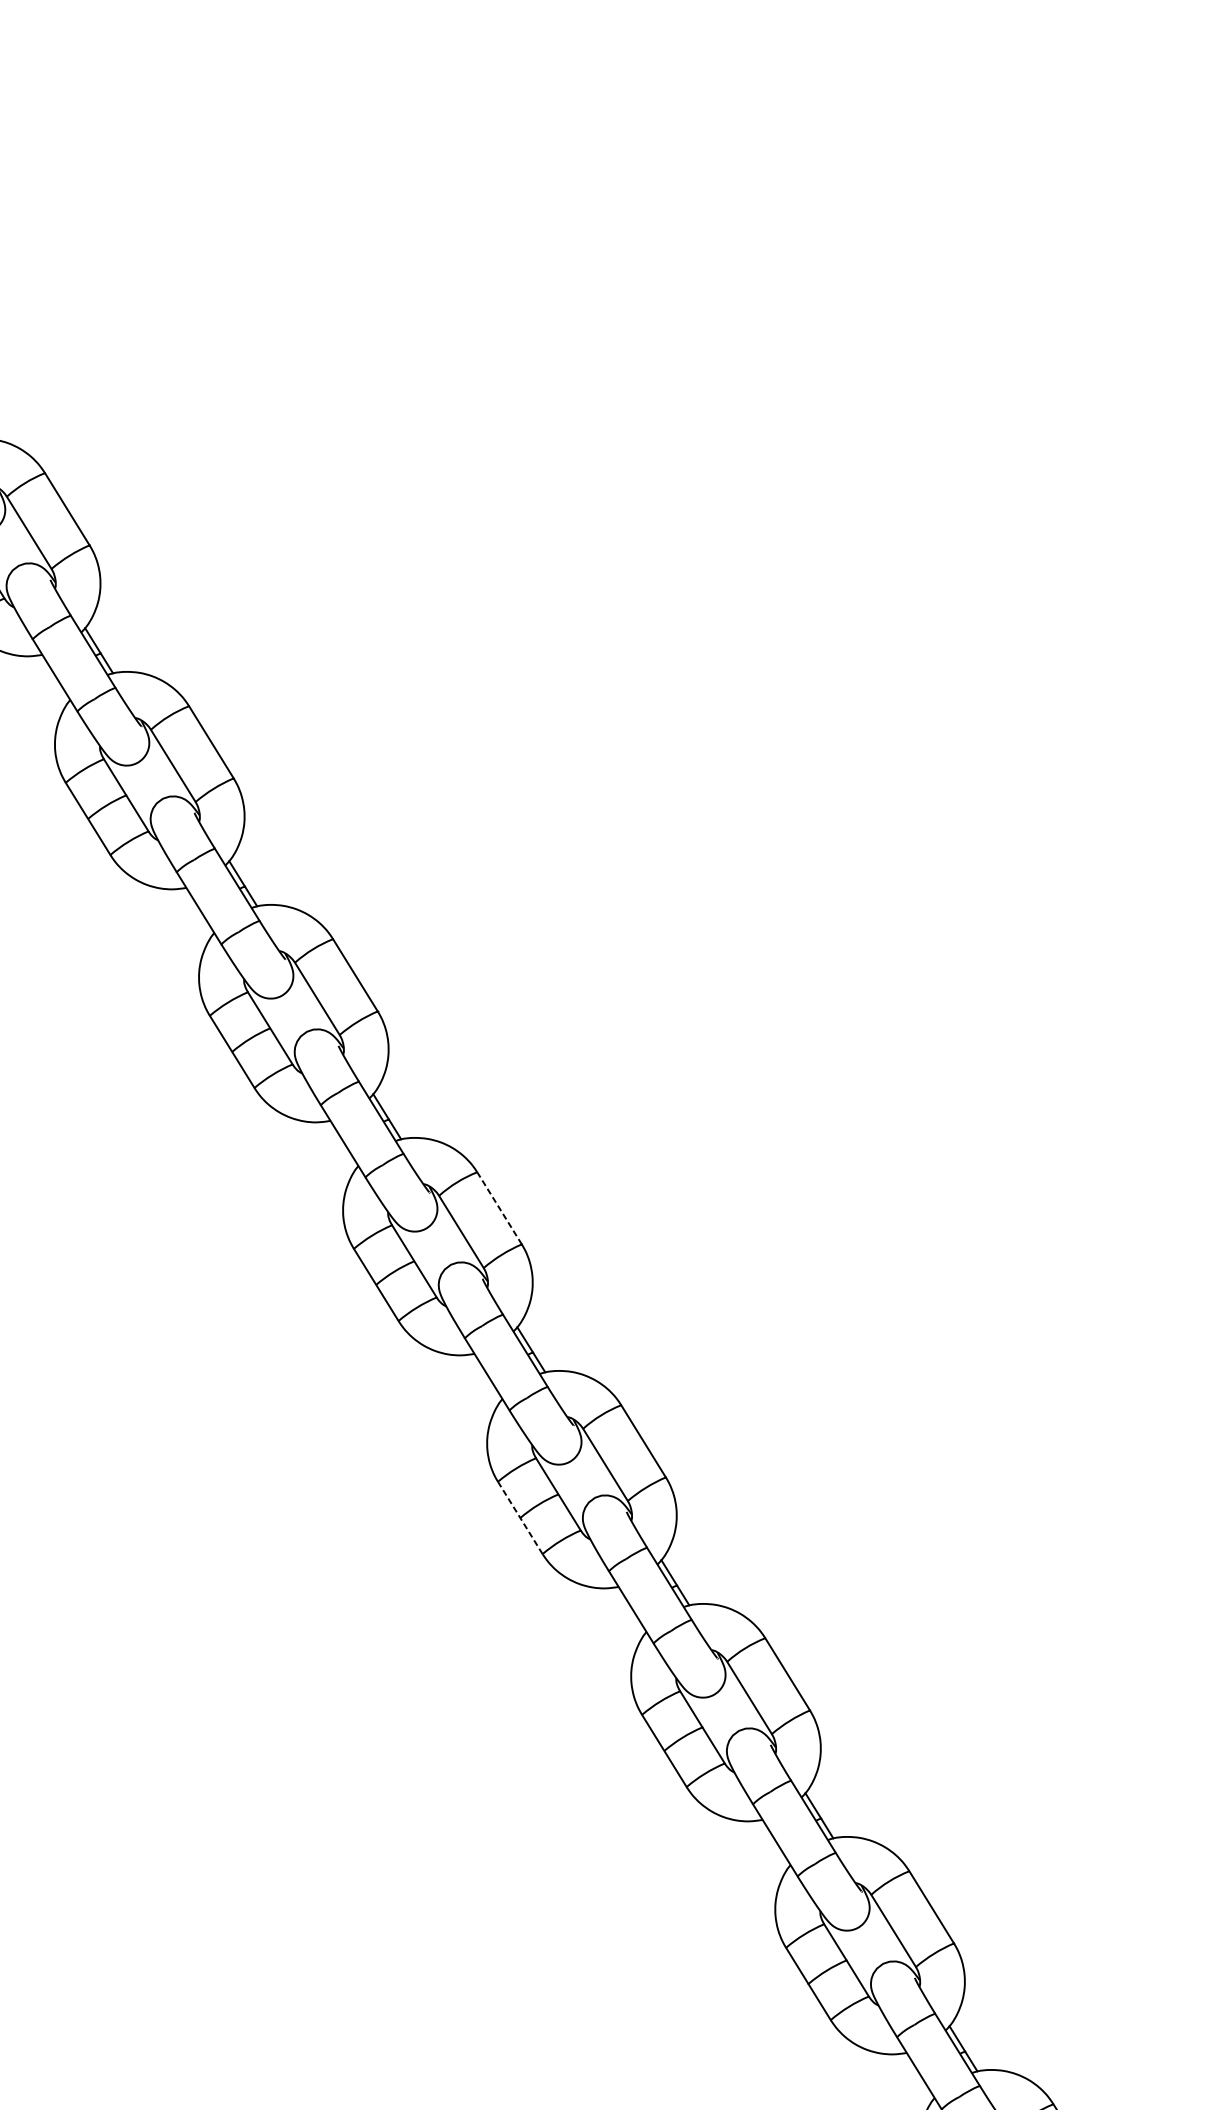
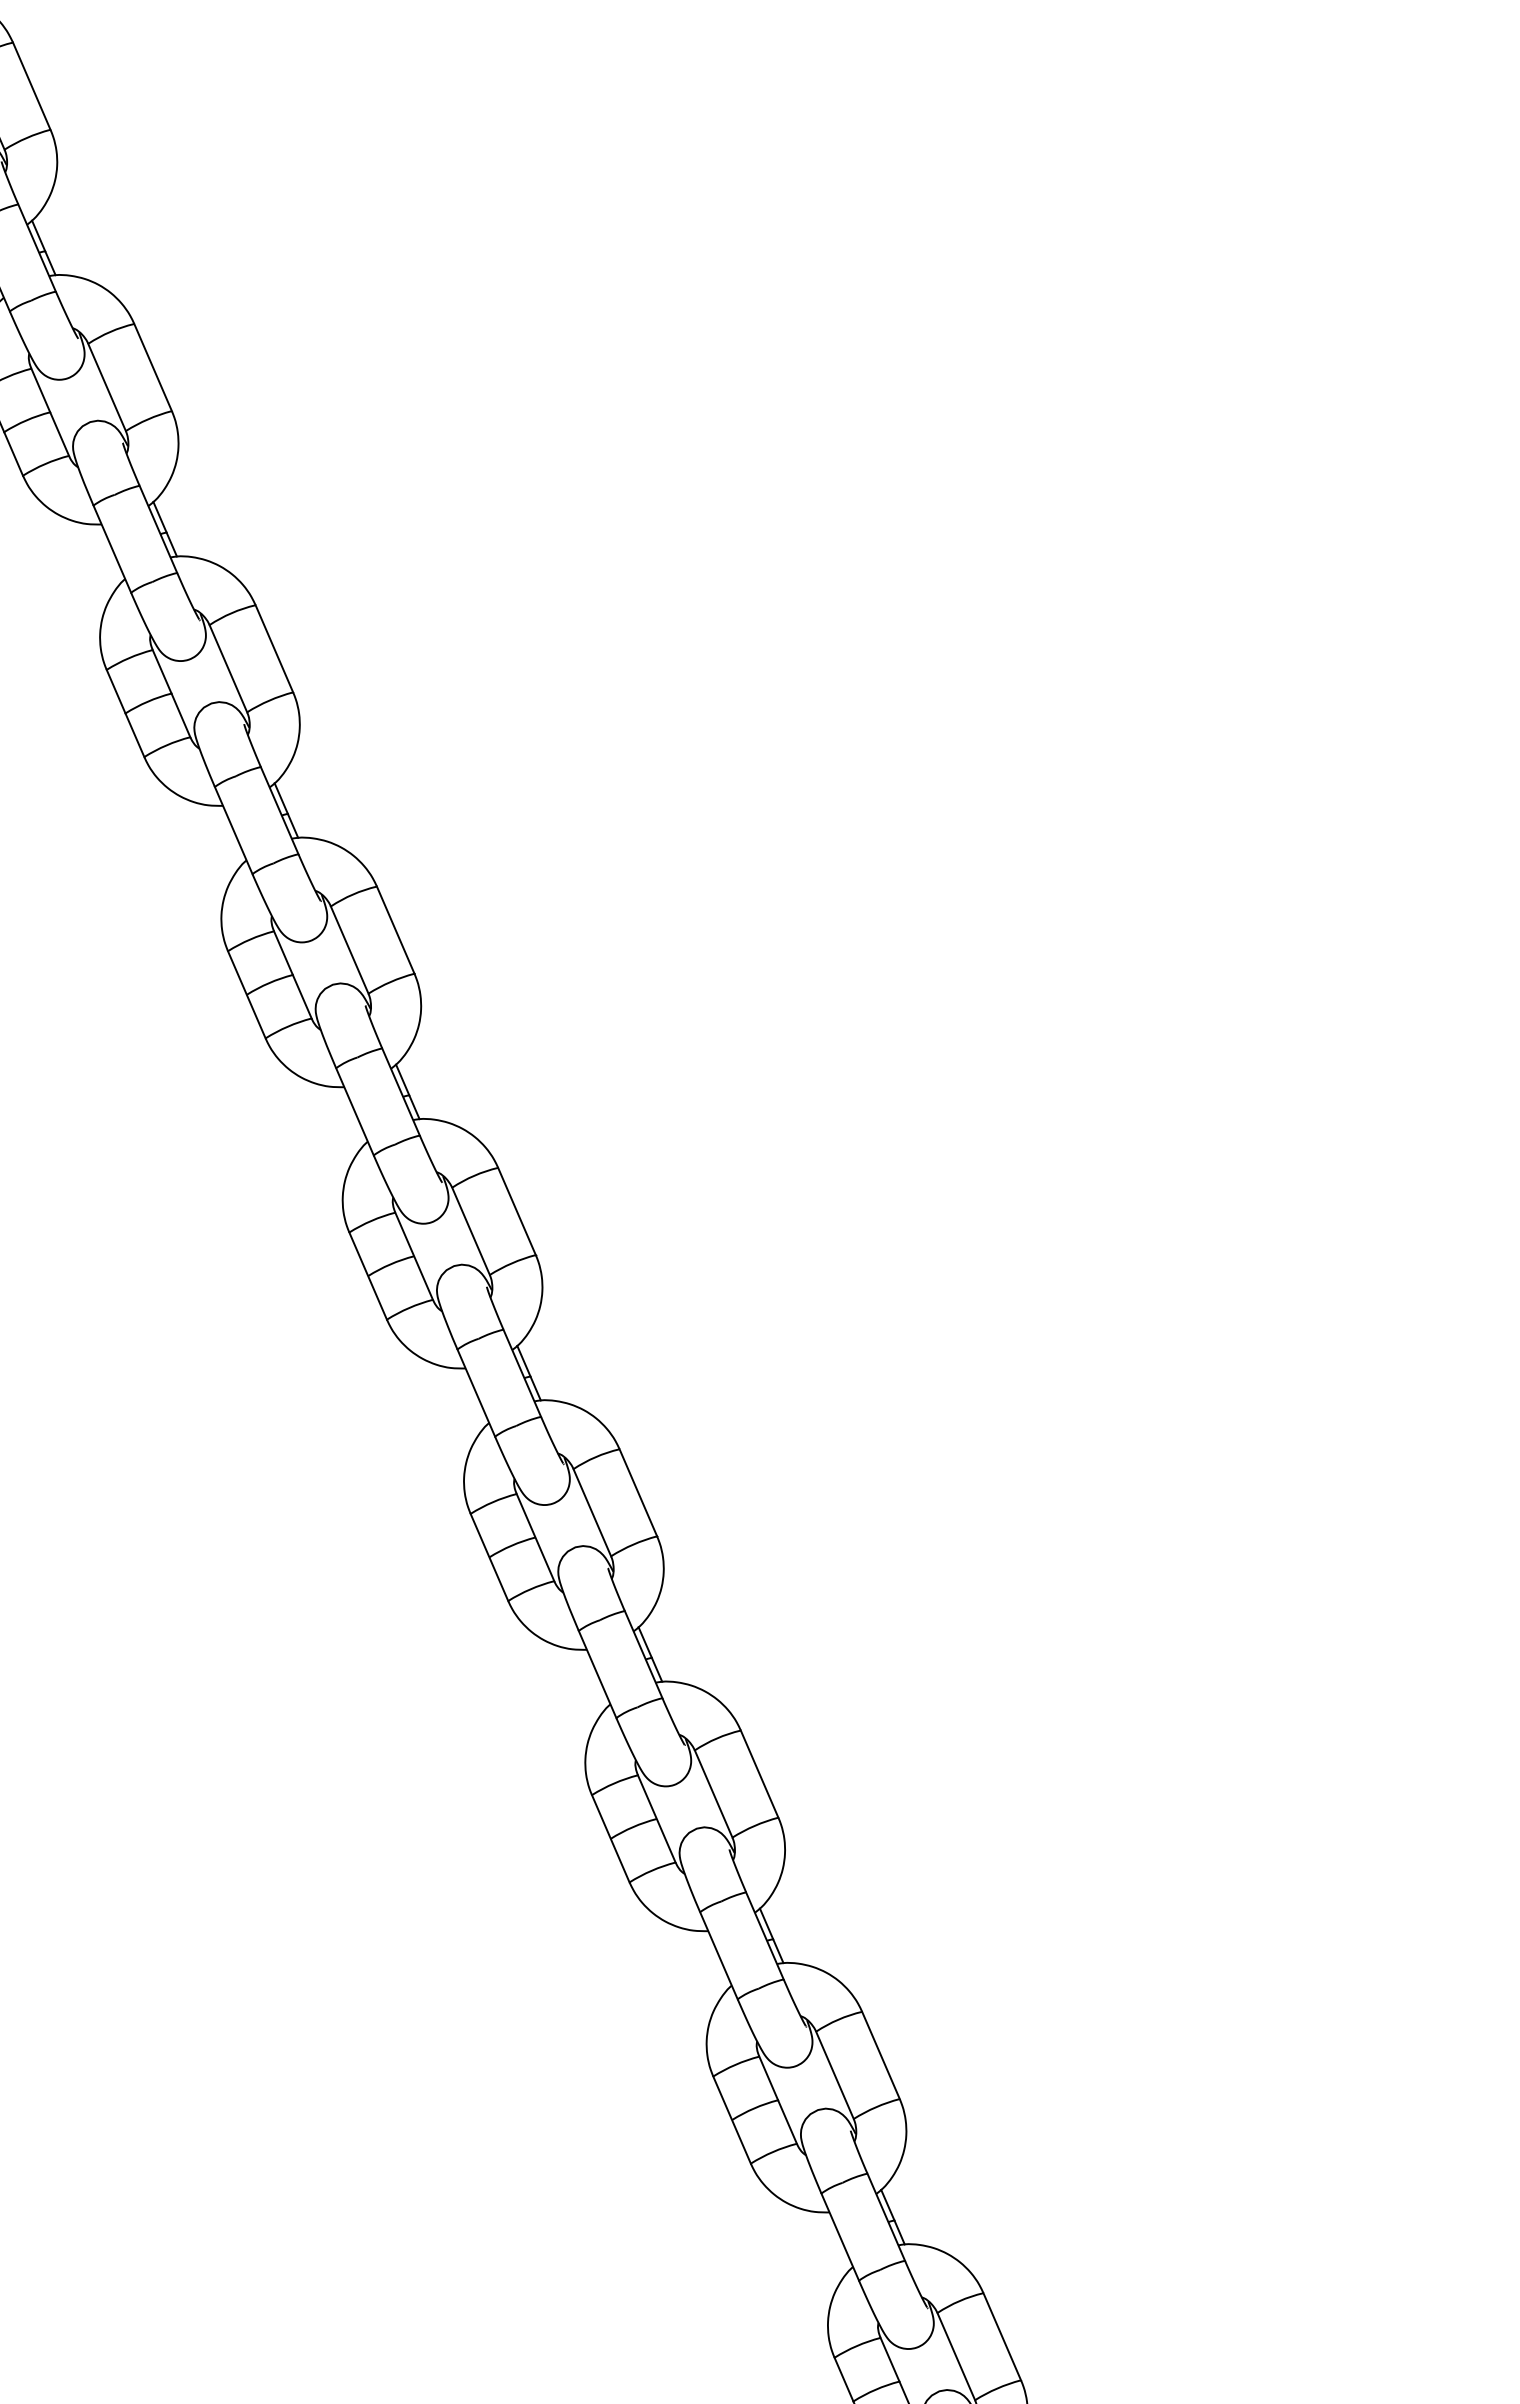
line: (499, 1208) -> (638, 1492), dashed -> solid
line: (520, 1518) -> (610, 1839), dashed -> solid

